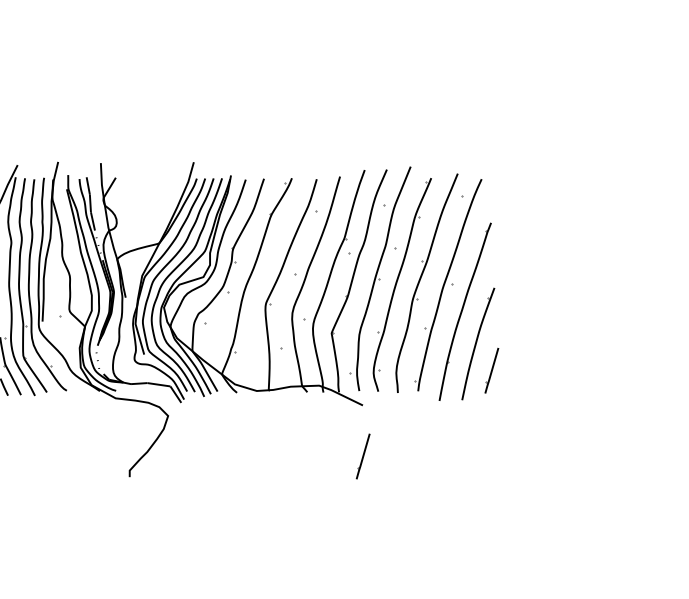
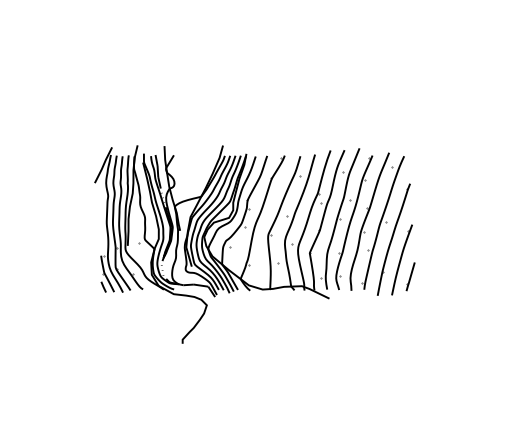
line: (362, 456) -> (329, 330), removed

